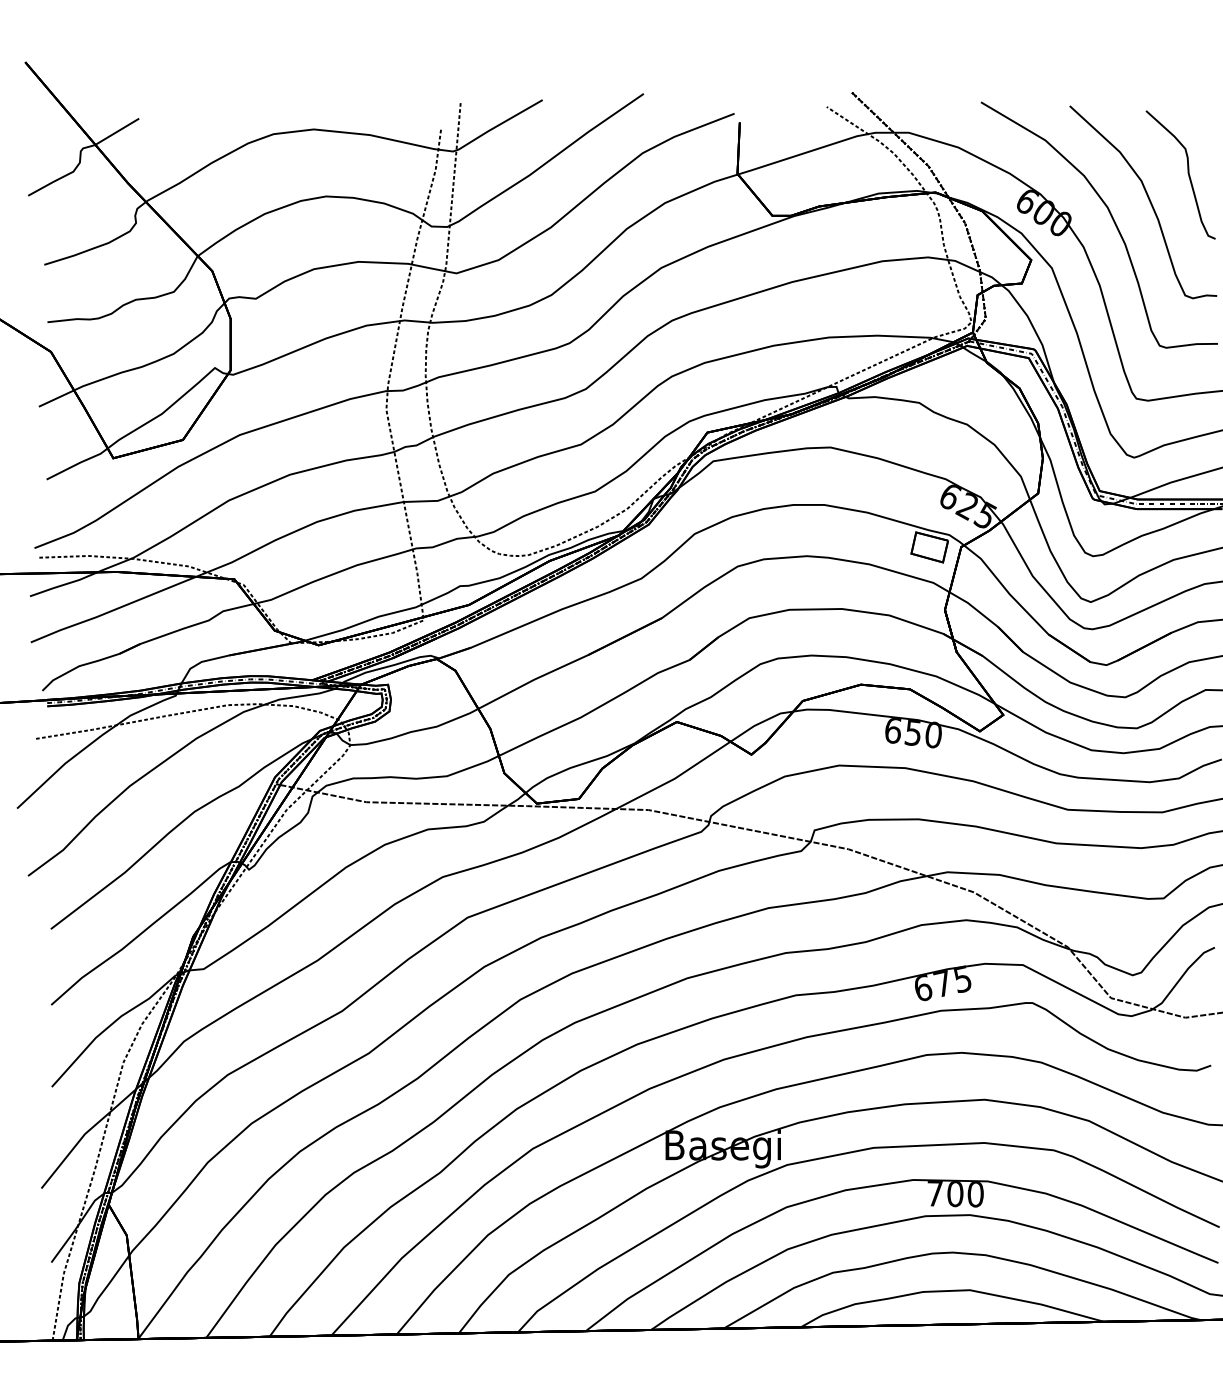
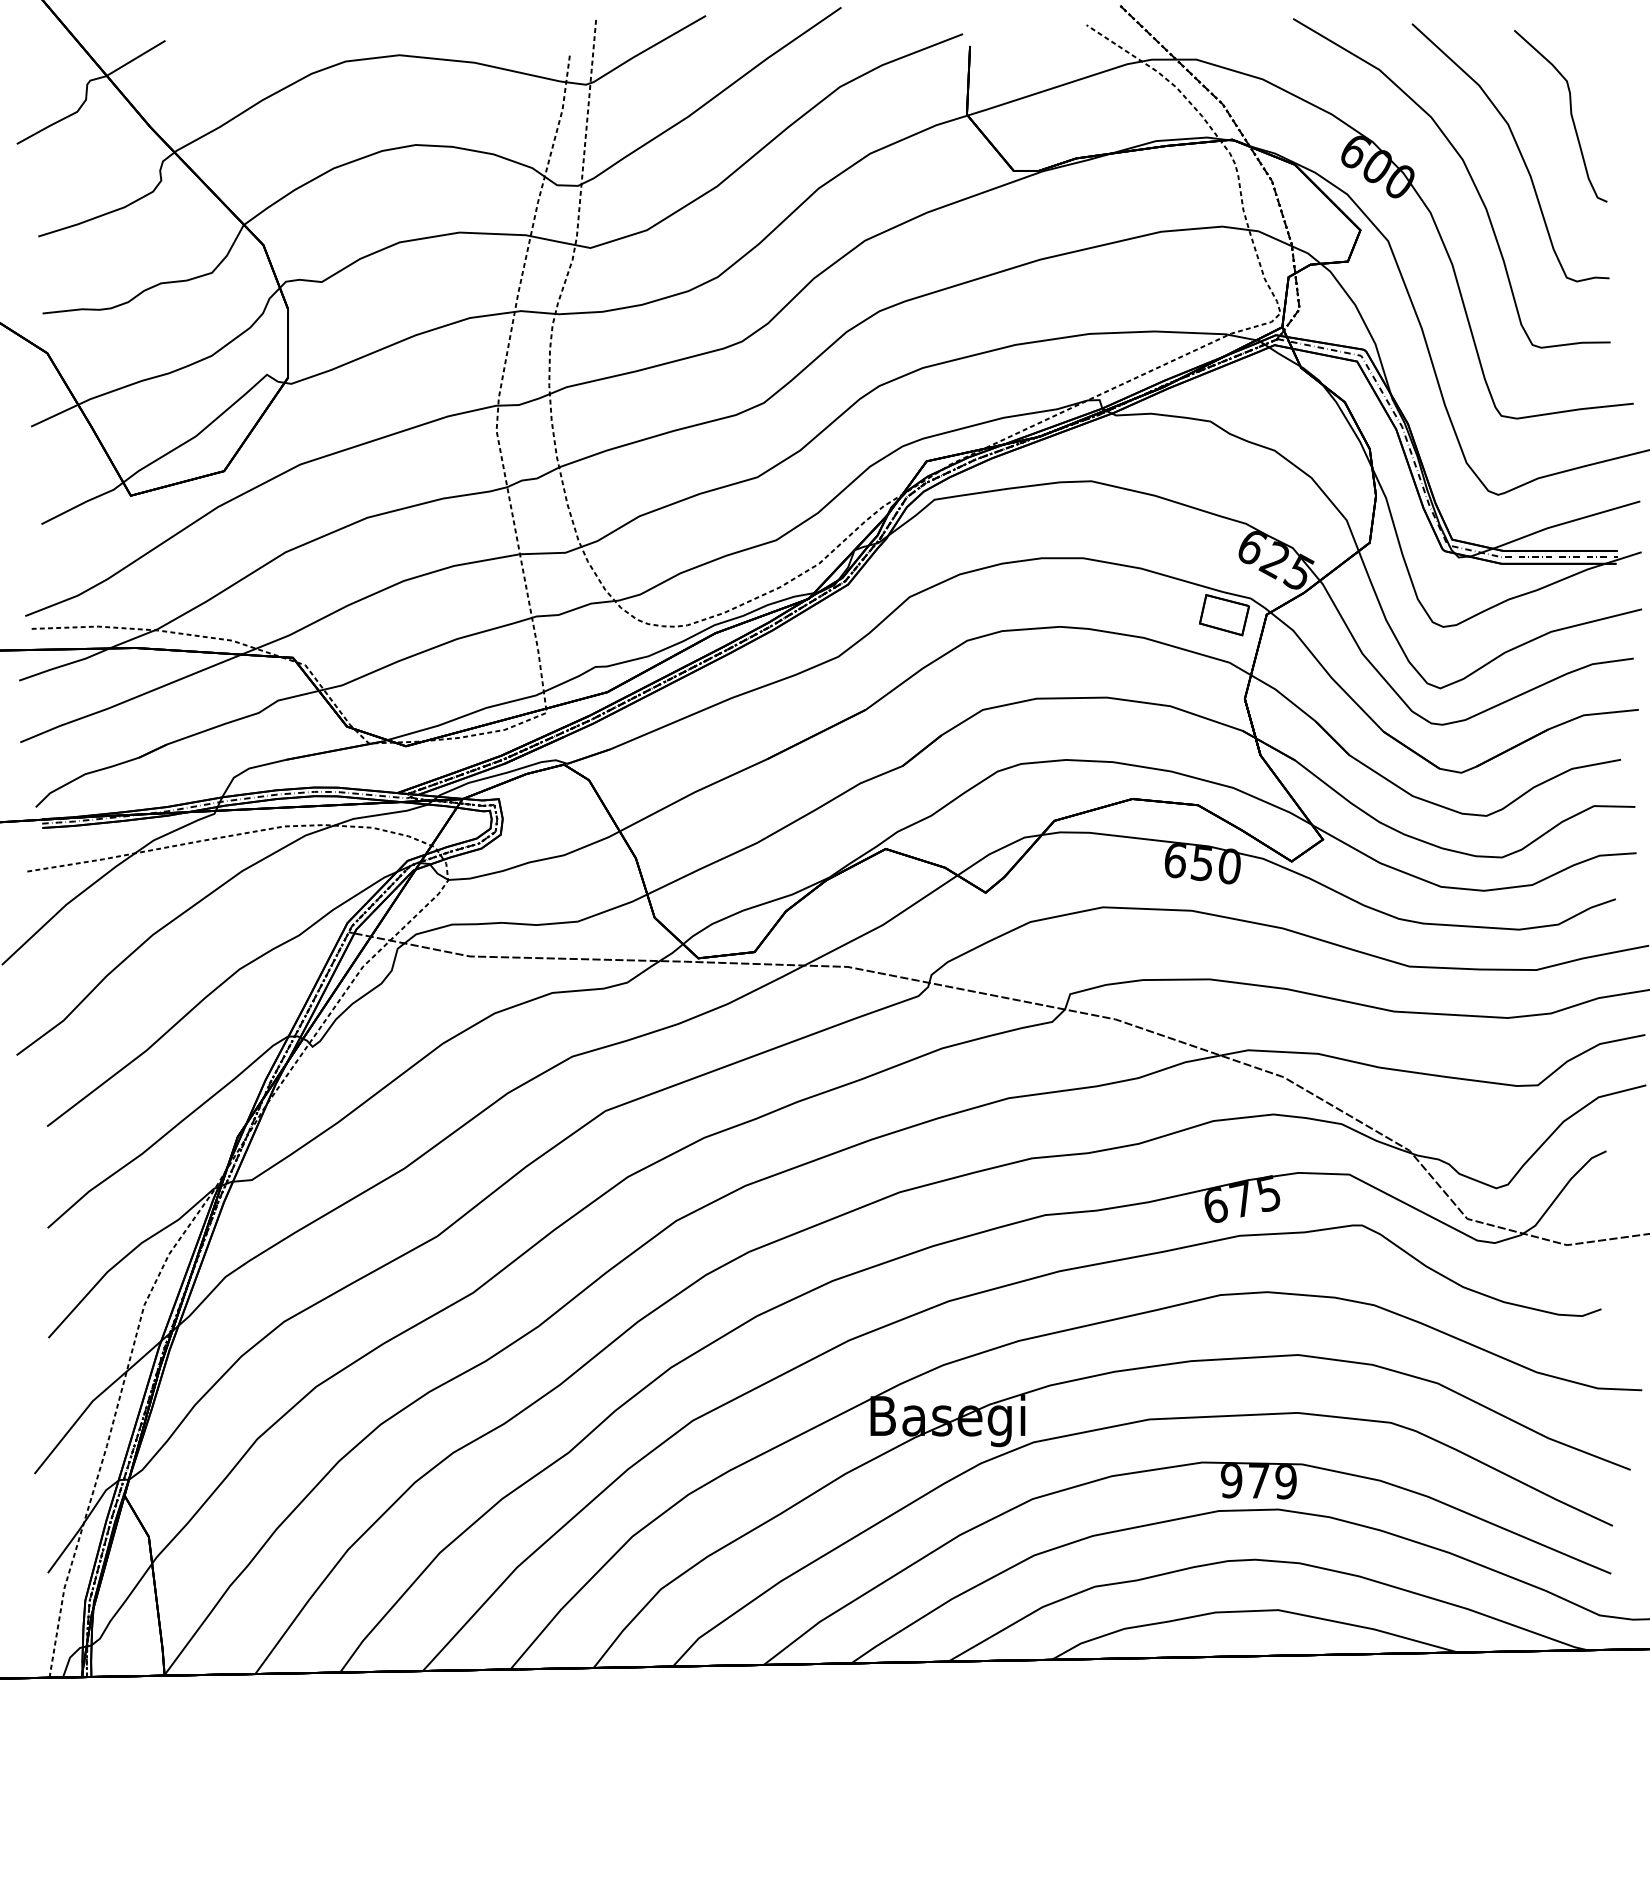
text: (955, 1194) -> (1258, 1481), 700 -> 979

